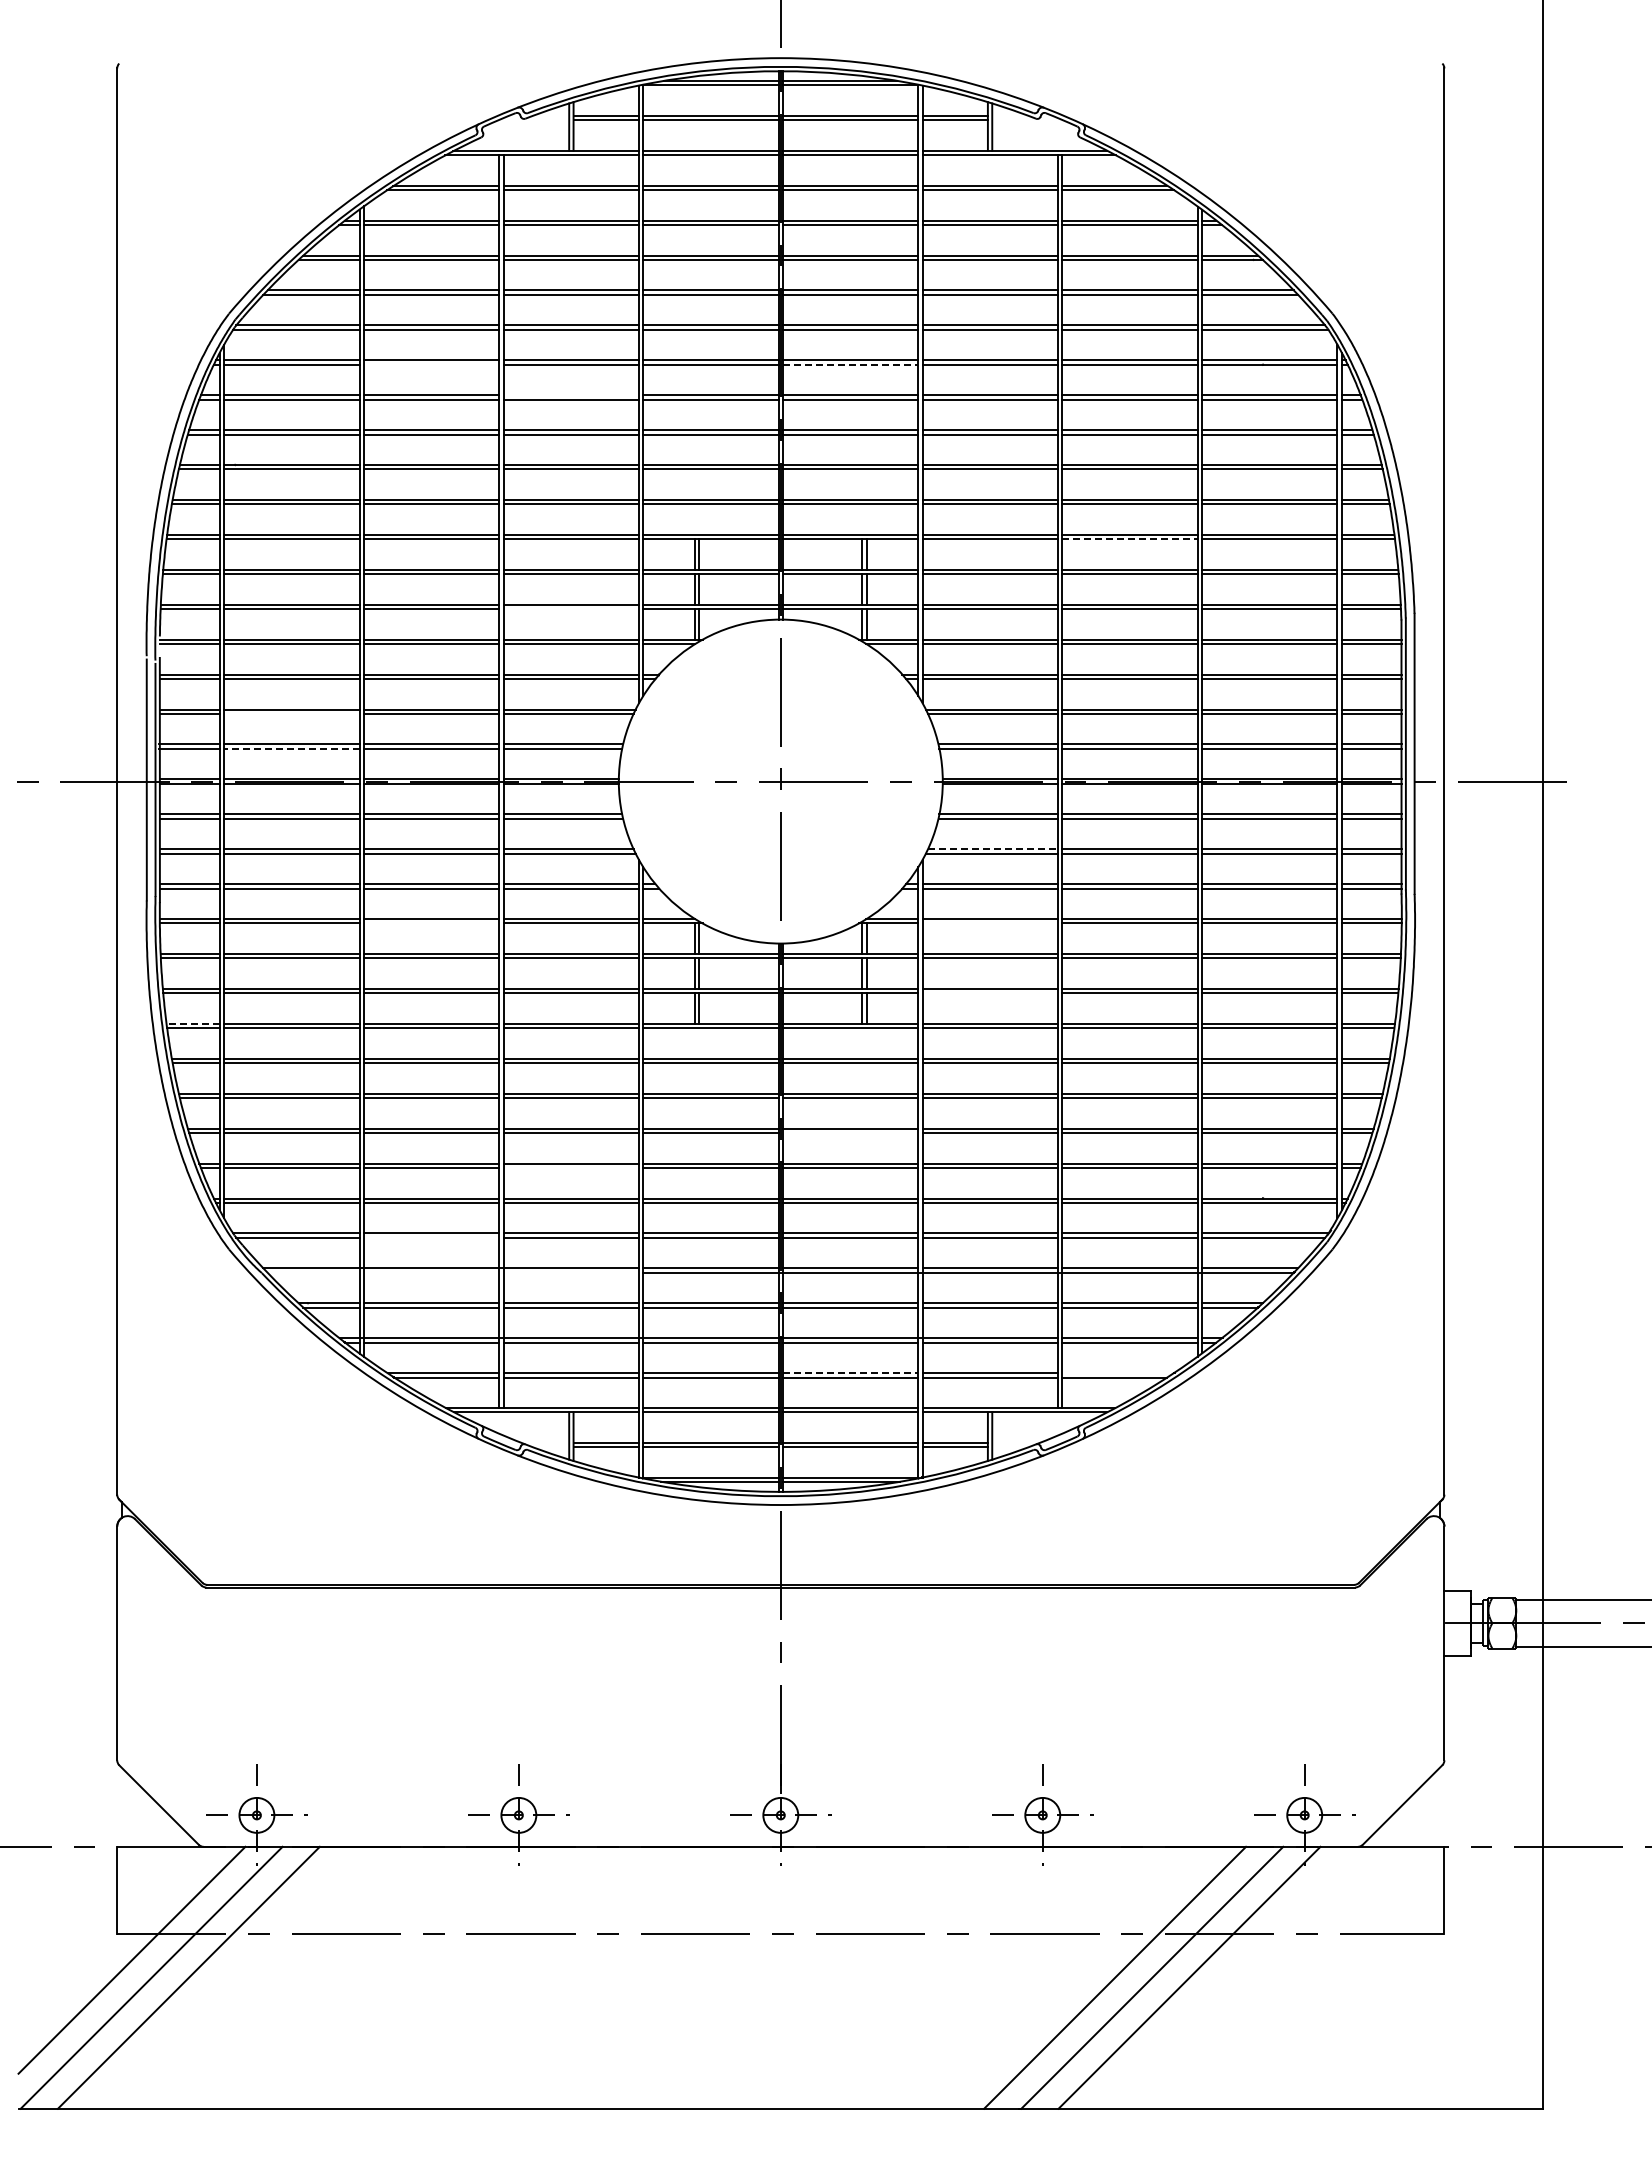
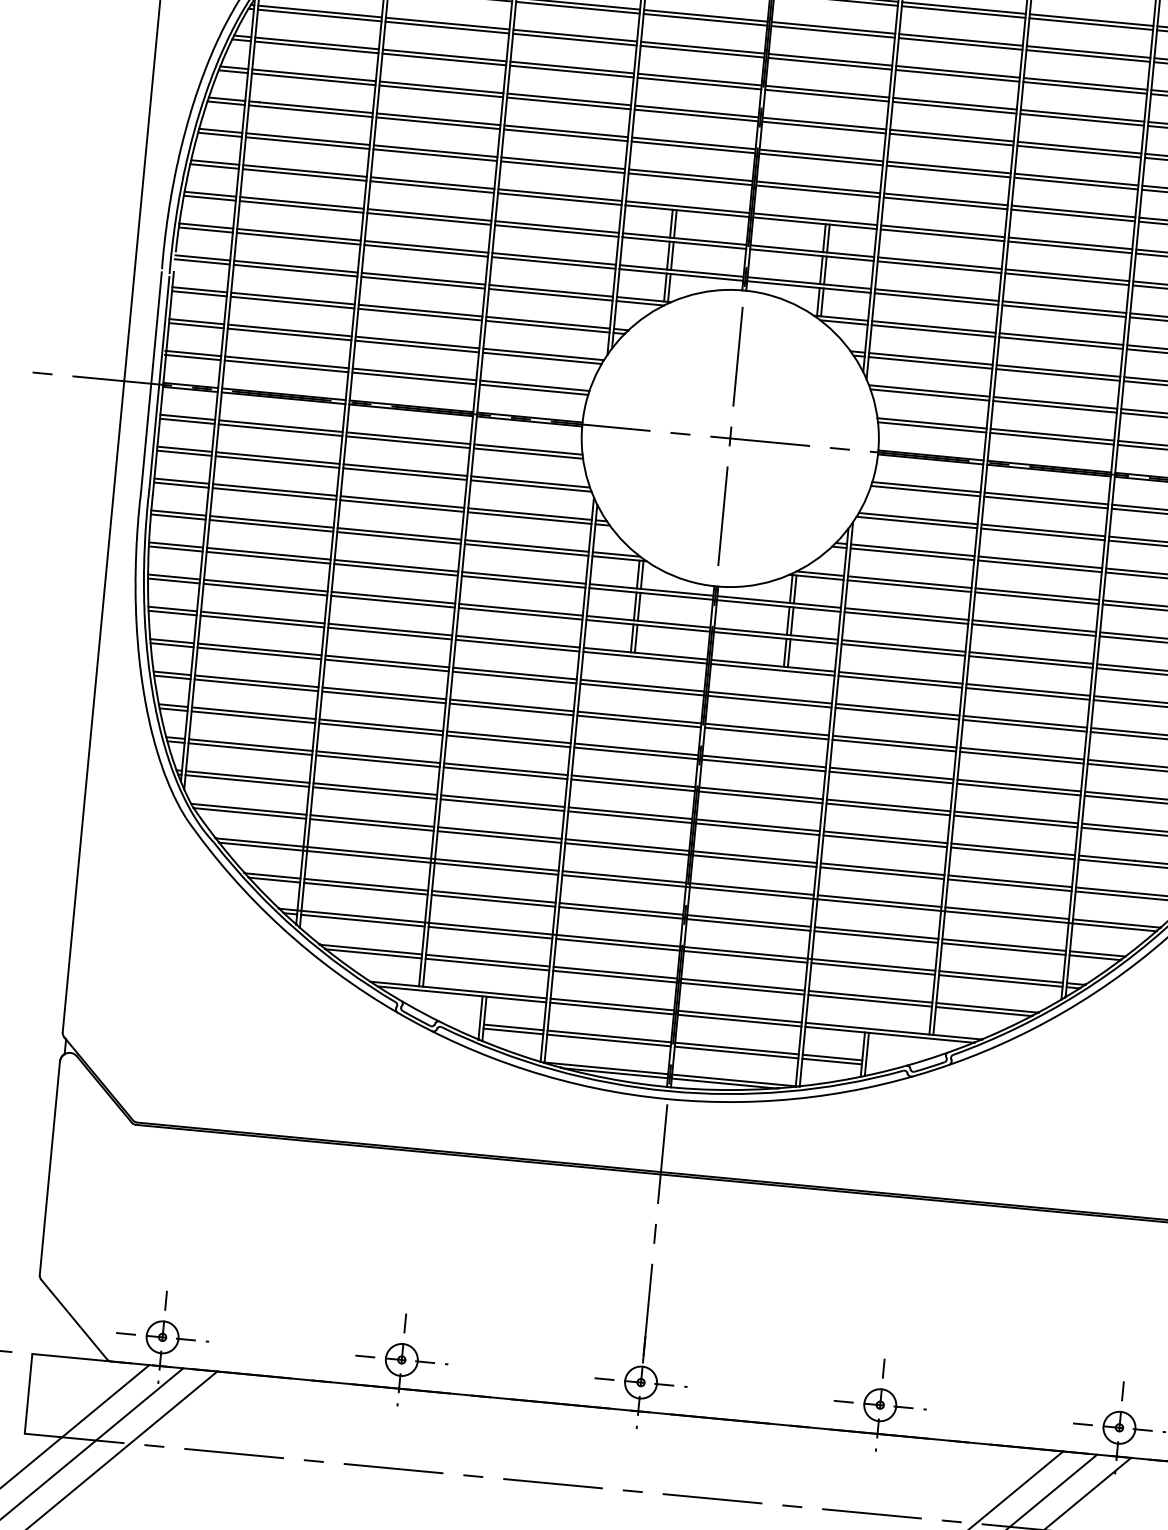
line: (431, 364) -> (447, 27), added
line: (850, 364) -> (829, 63), dashed -> solid
line: (570, 395) -> (571, 67), added
line: (1130, 539) -> (1070, 247), dashed -> solid
line: (570, 609) -> (553, 263), added
line: (291, 713) -> (289, 334), added
line: (291, 748) -> (286, 366), dashed -> solid
line: (993, 849) -> (918, 518), dashed -> solid
line: (431, 923) -> (399, 537), added
line: (990, 923) -> (909, 586), added
line: (990, 993) -> (903, 650), added
line: (193, 1023) -> (173, 608), dashed -> solid
line: (850, 1133) -> (763, 765), added
line: (570, 1167) -> (504, 772), added
line: (431, 1237) -> (371, 824), added
line: (452, 1272) -> (388, 858), added
line: (850, 1373) -> (742, 985), dashed -> solid
line: (1117, 1373) -> (986, 1008), added

